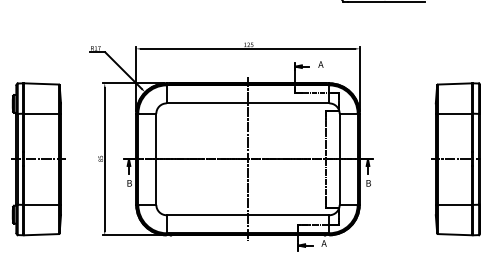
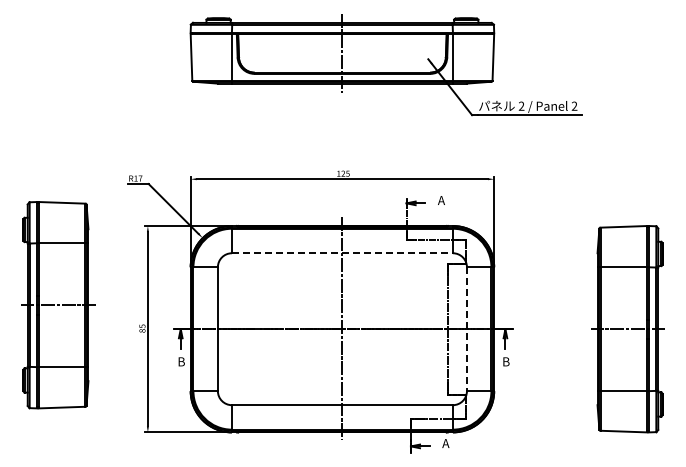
line: (248, 103) -> (342, 253), solid -> dashed
part: (38, 159) -> (58, 305), moved
line: (339, 159) -> (466, 329), solid -> dashed

